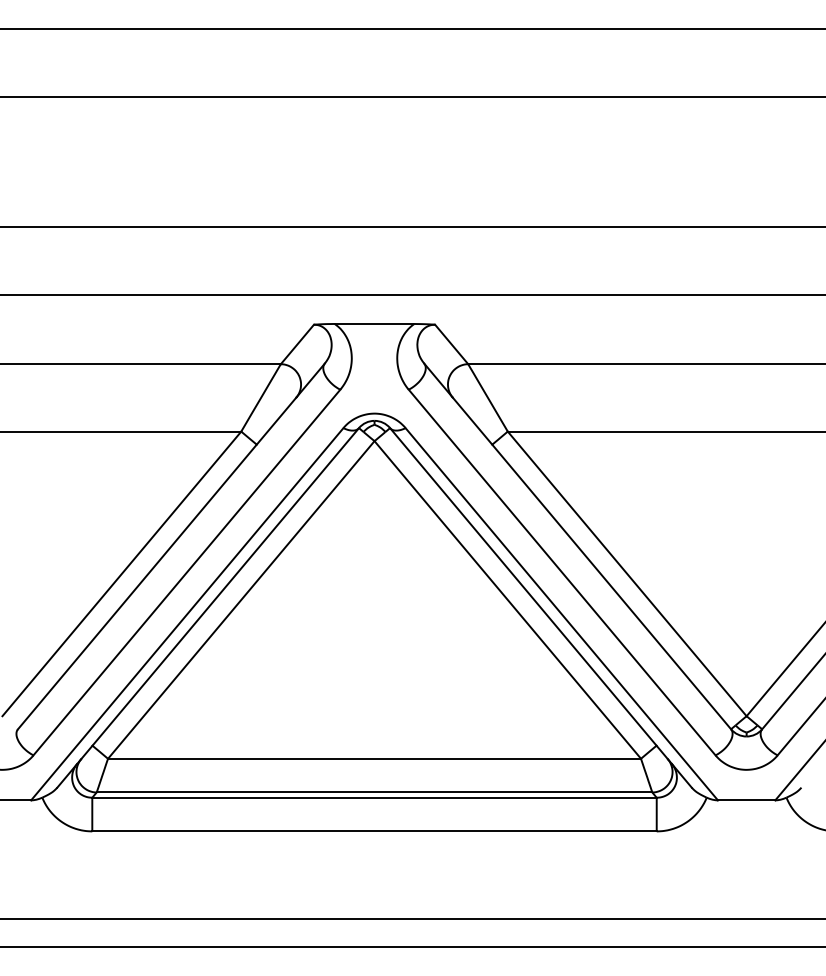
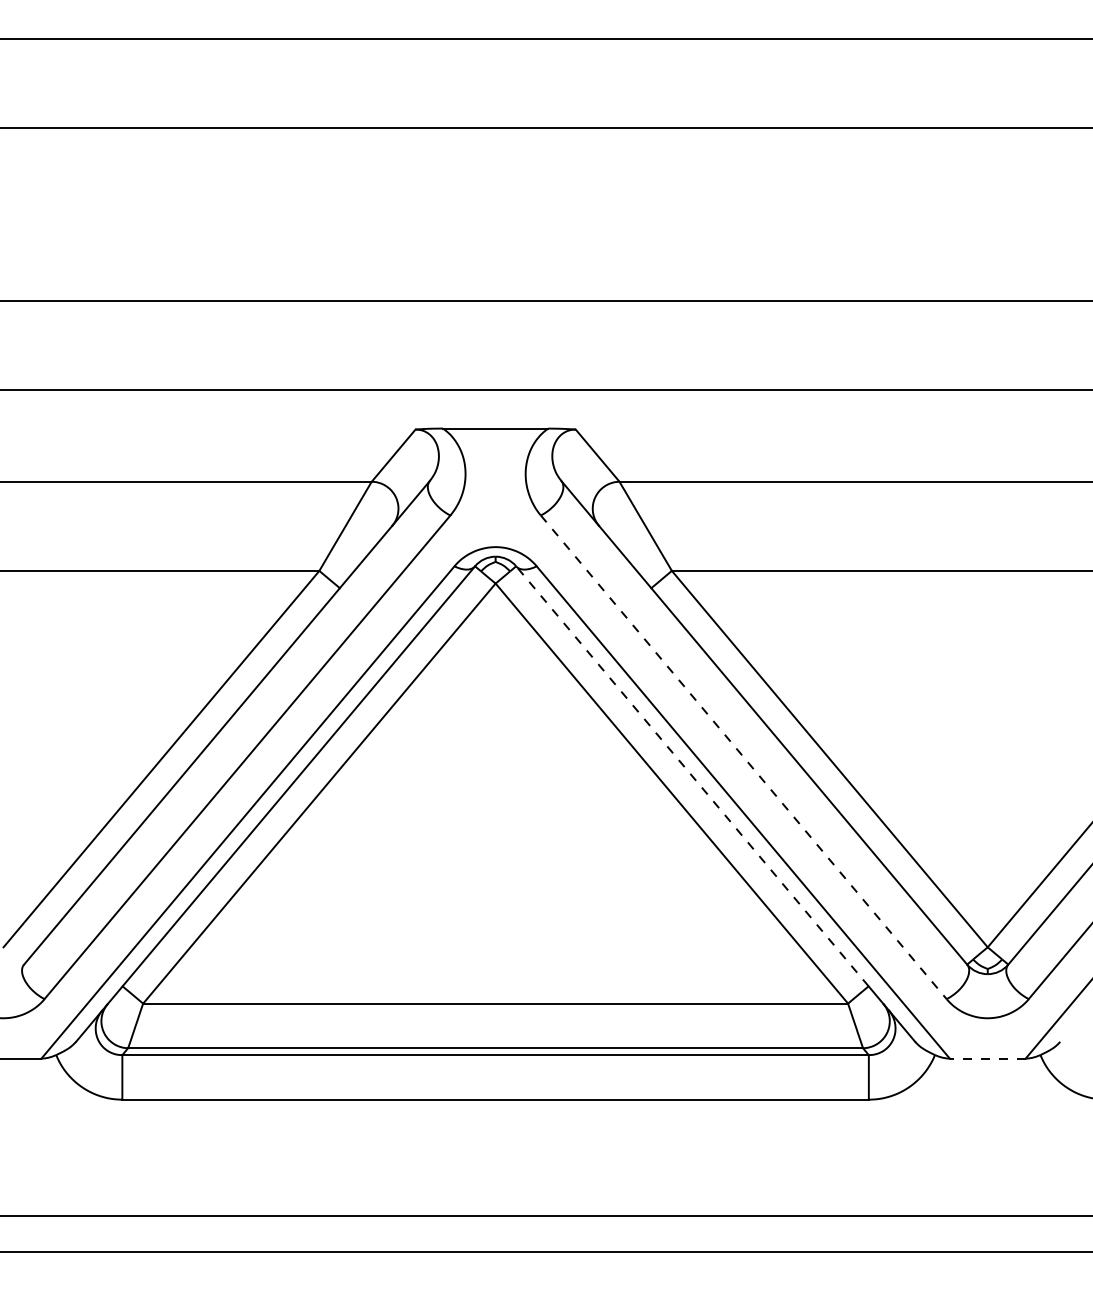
line: (561, 572) -> (743, 757), solid -> dashed
line: (523, 586) -> (692, 775), solid -> dashed
line: (746, 800) -> (987, 1058), solid -> dashed

